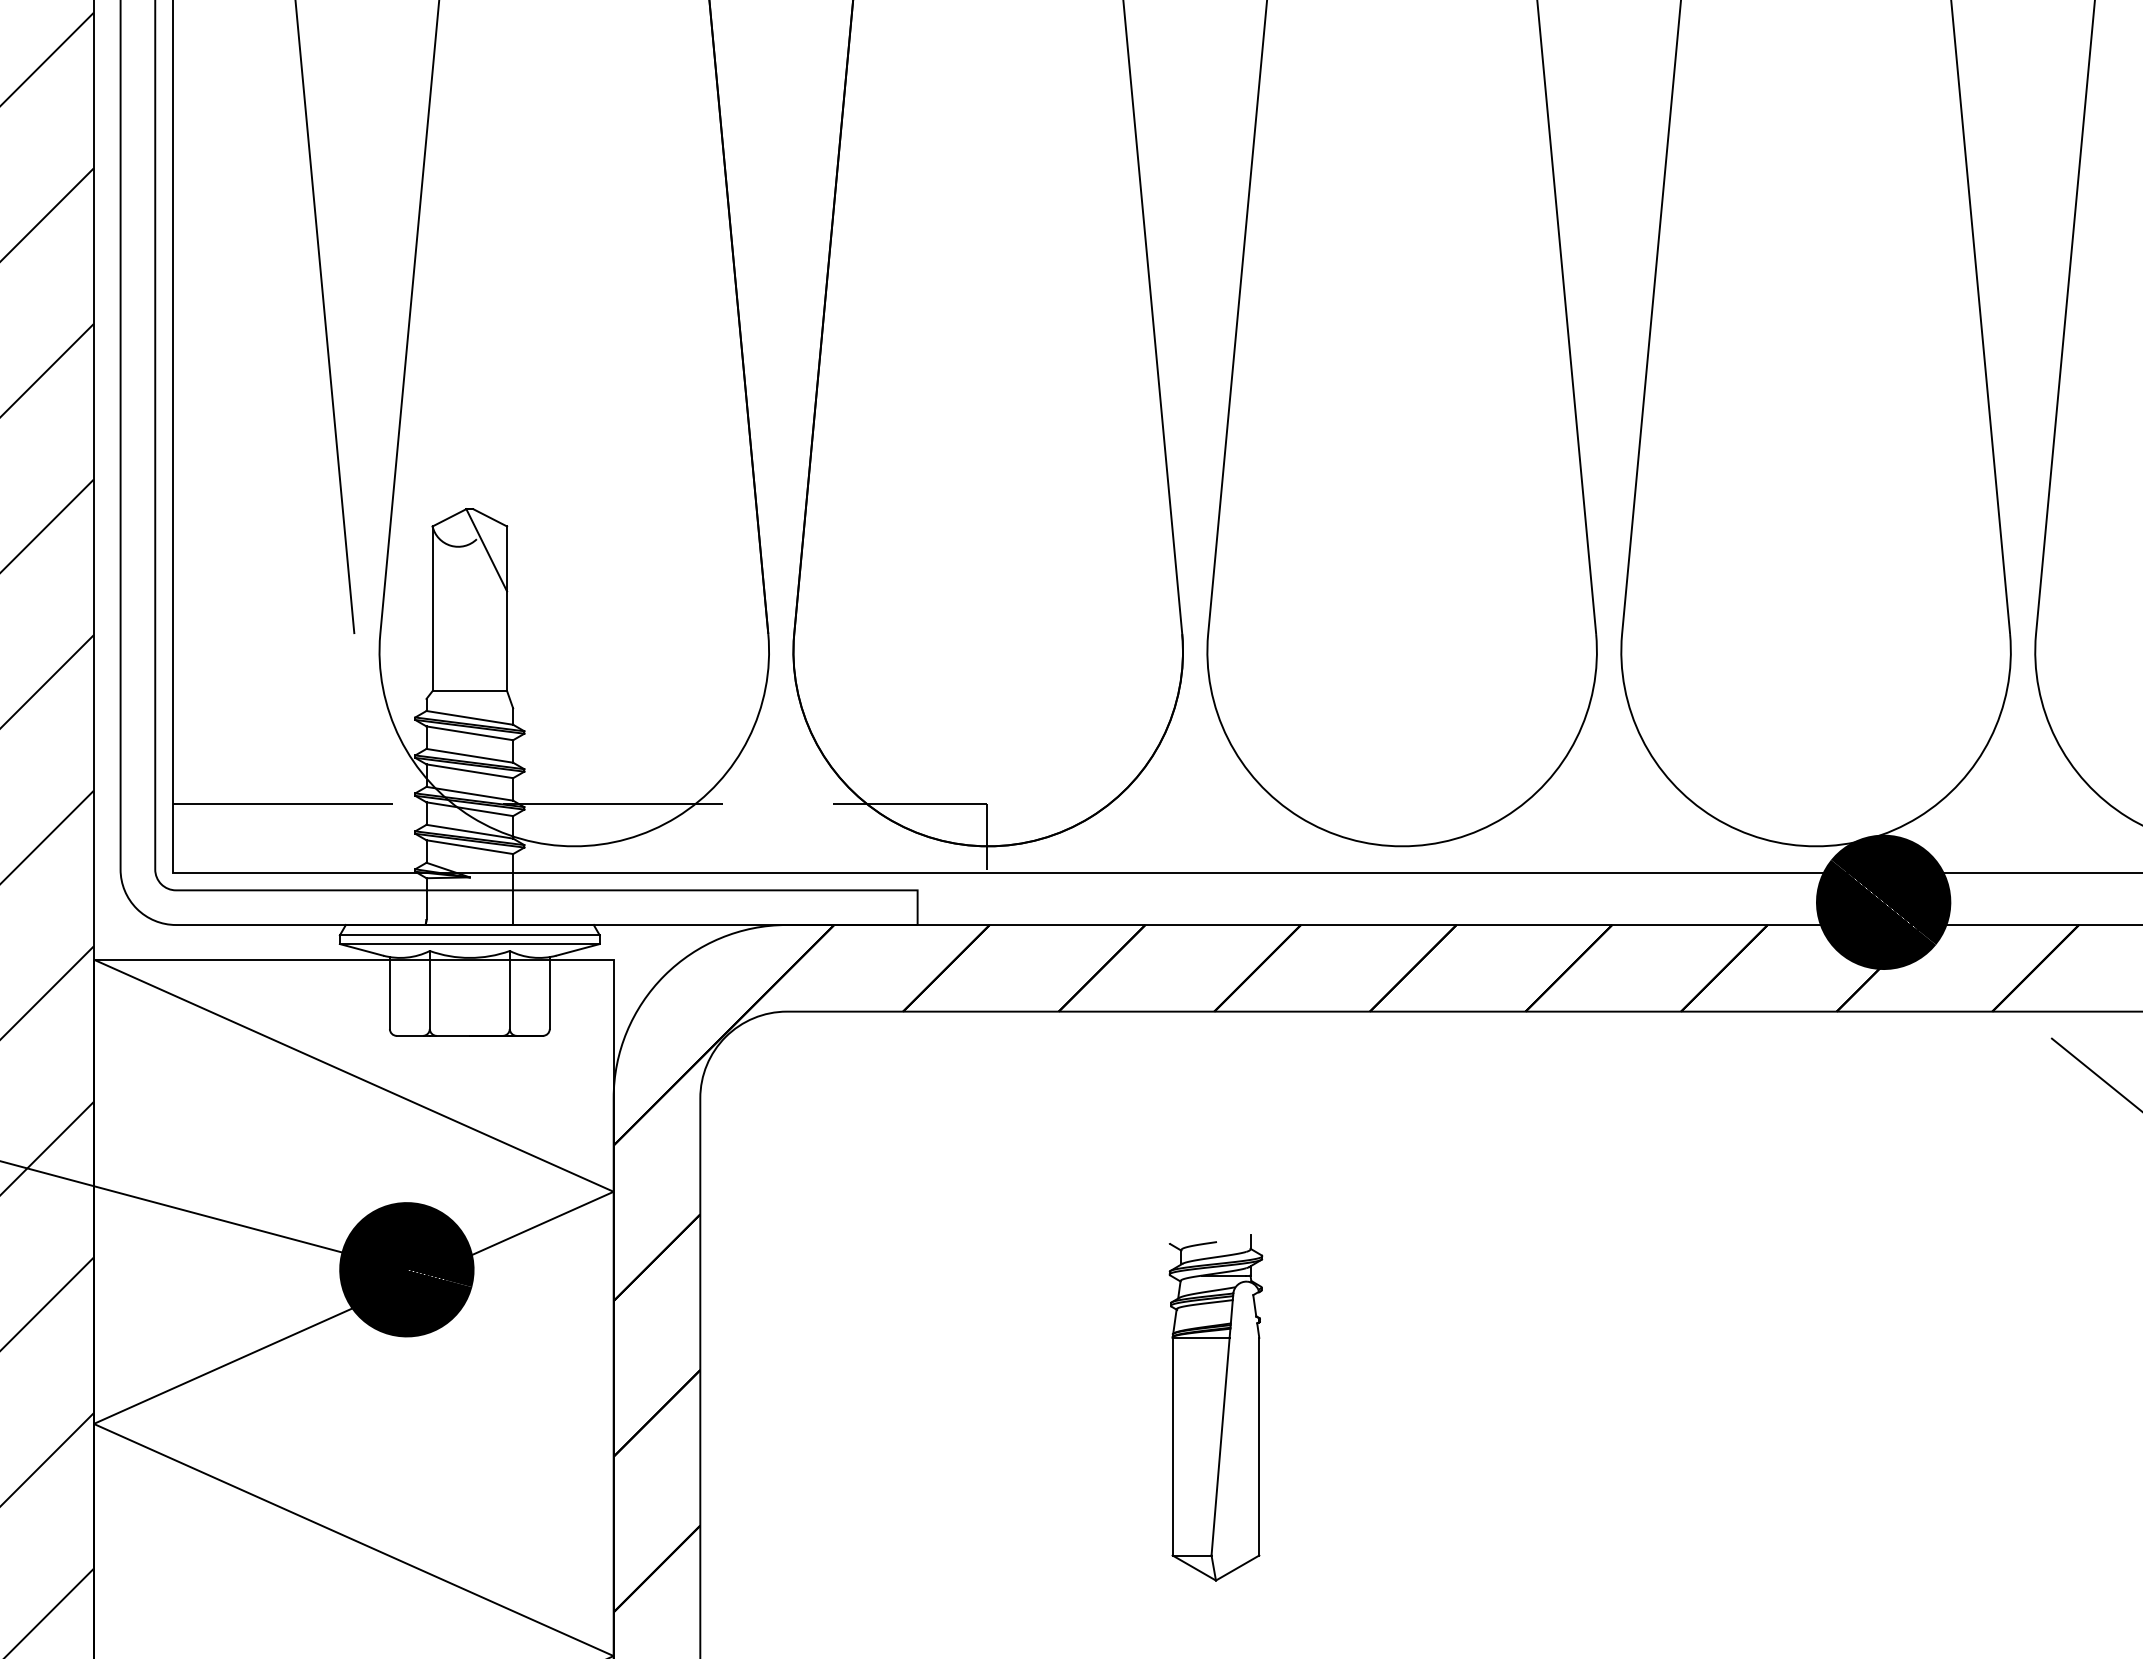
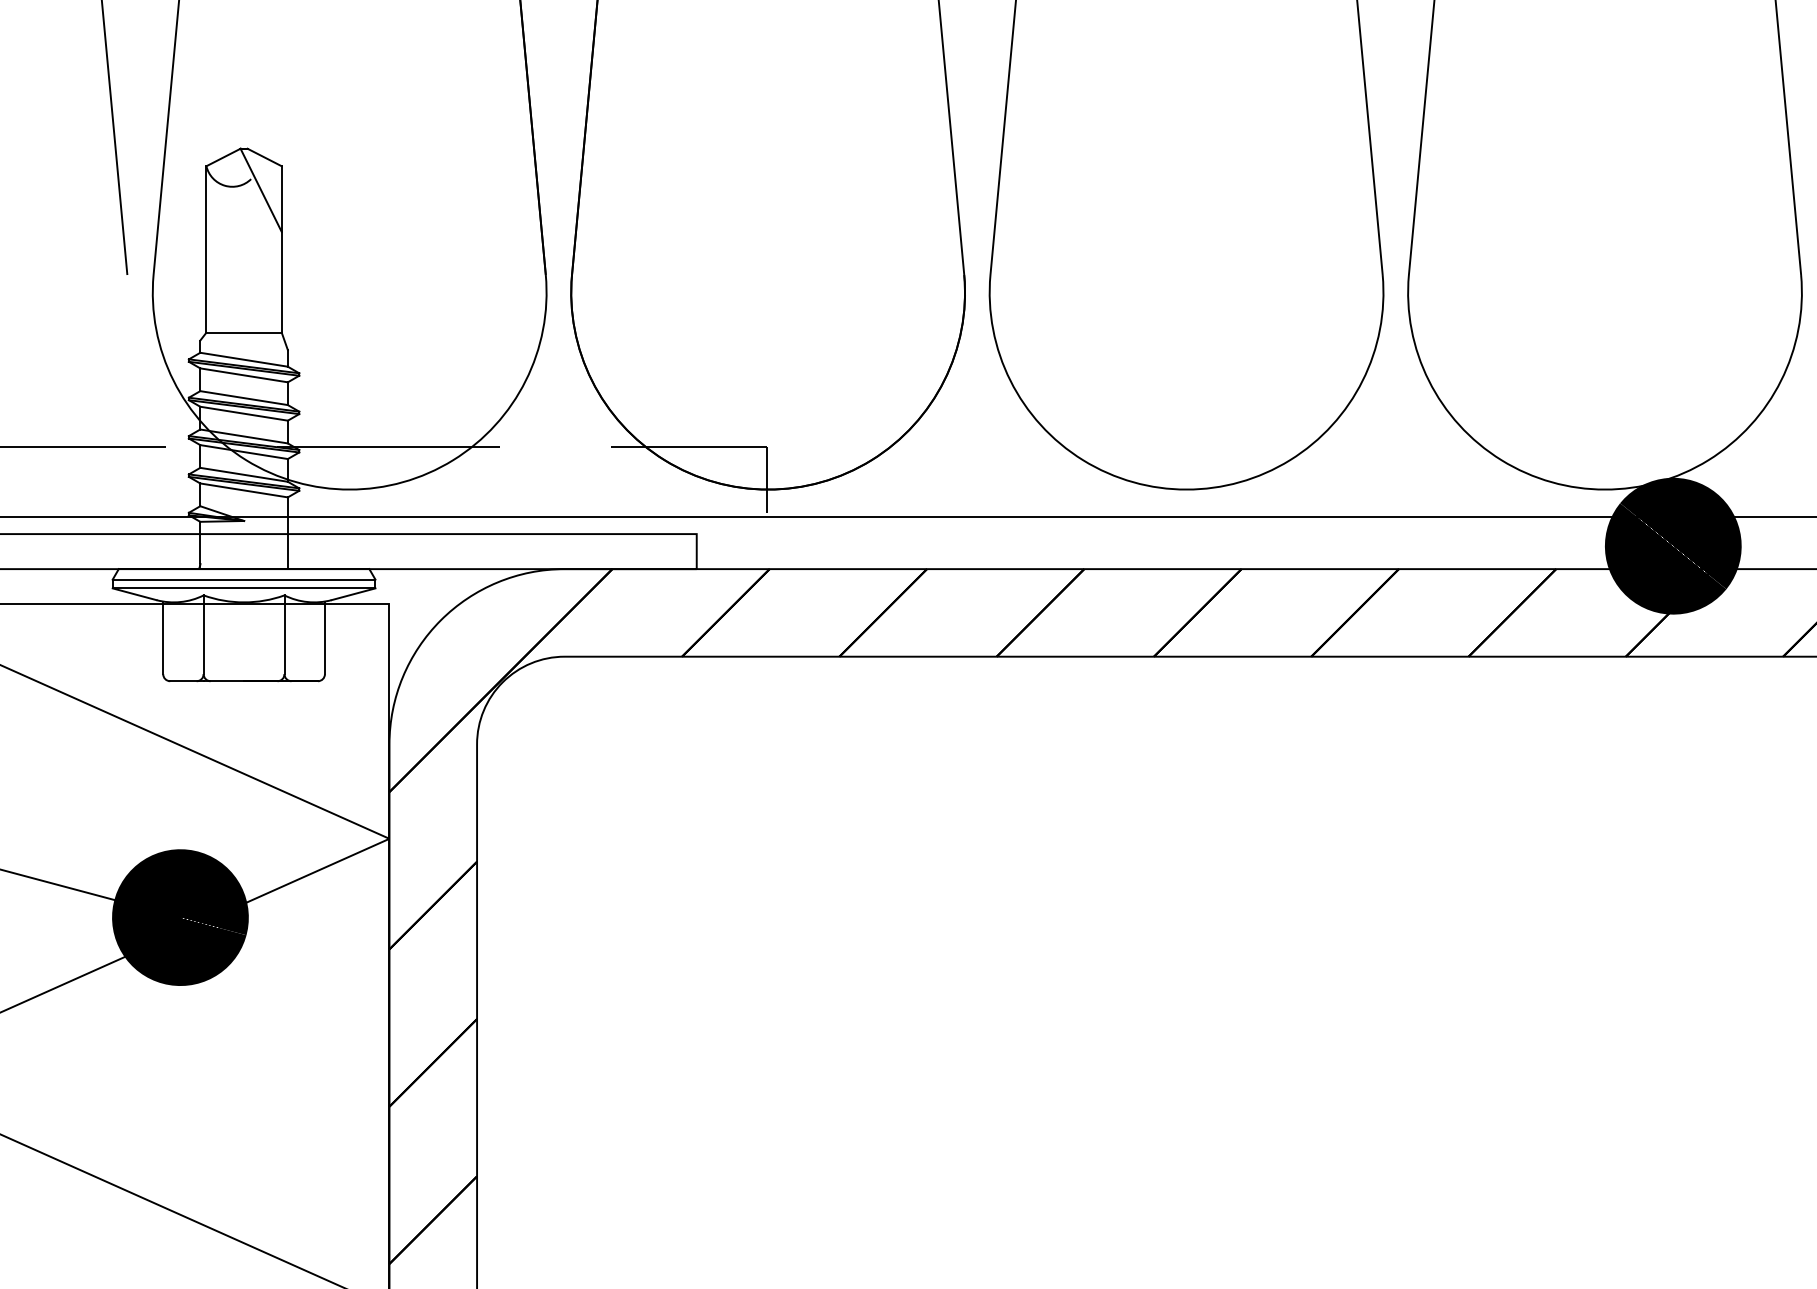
part: (1215, 1407) -> (997, 1056), removed

